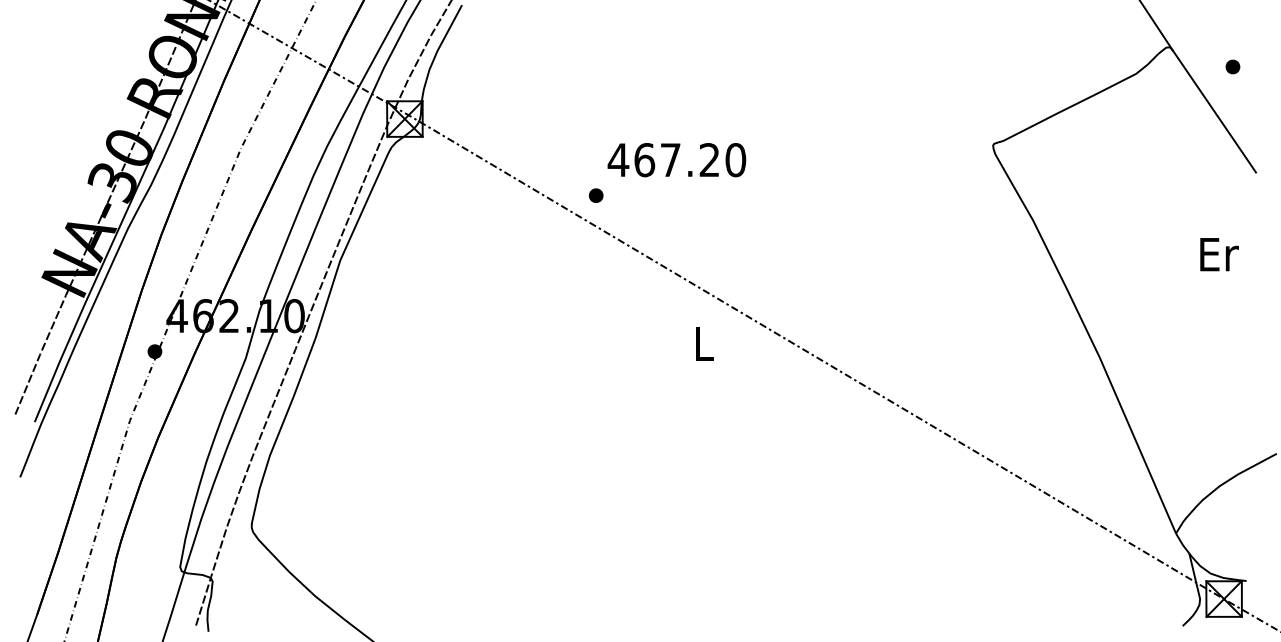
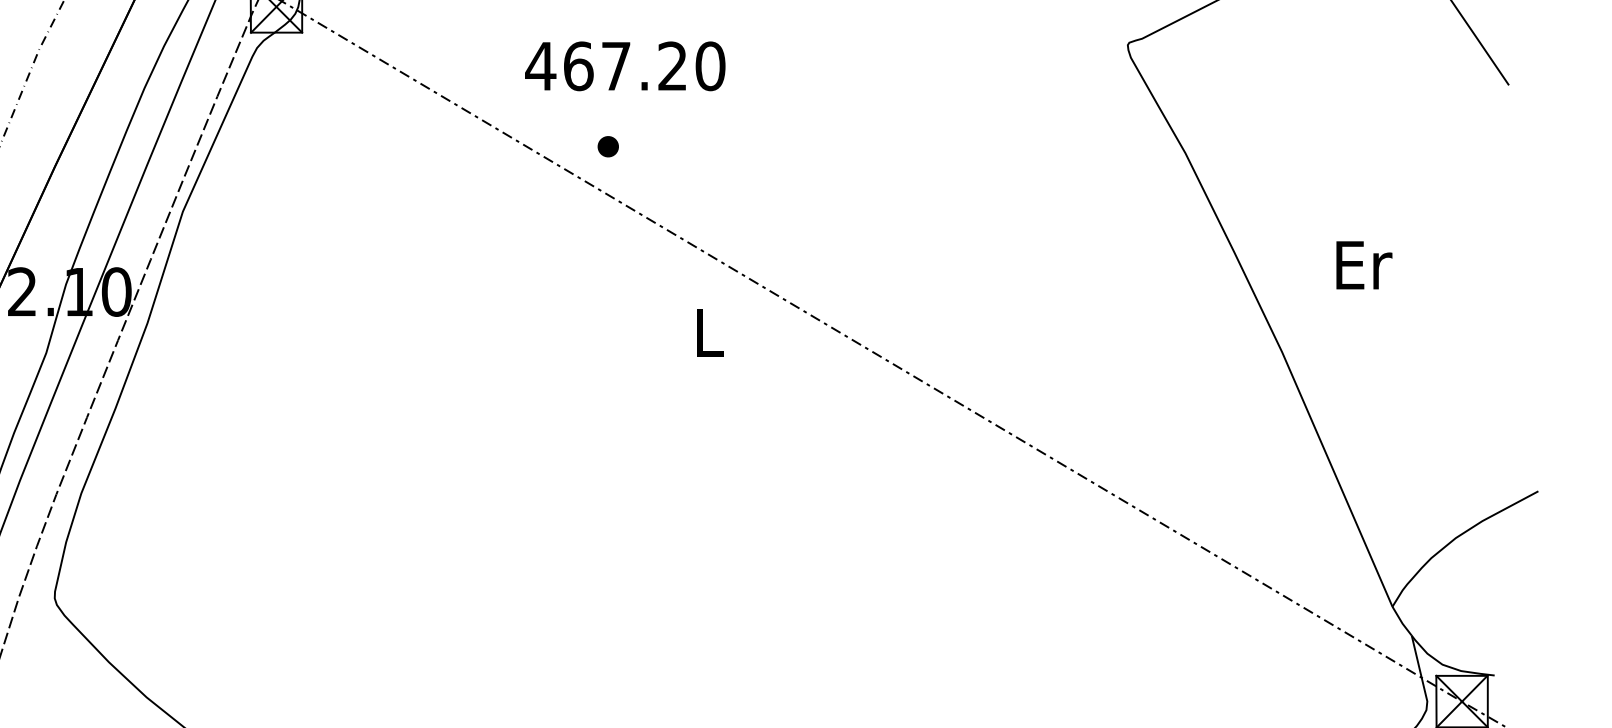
text: (676, 160) -> (624, 66), moved
part: (596, 195) -> (608, 146), moved
text: (1219, 254) -> (1364, 265), moved

